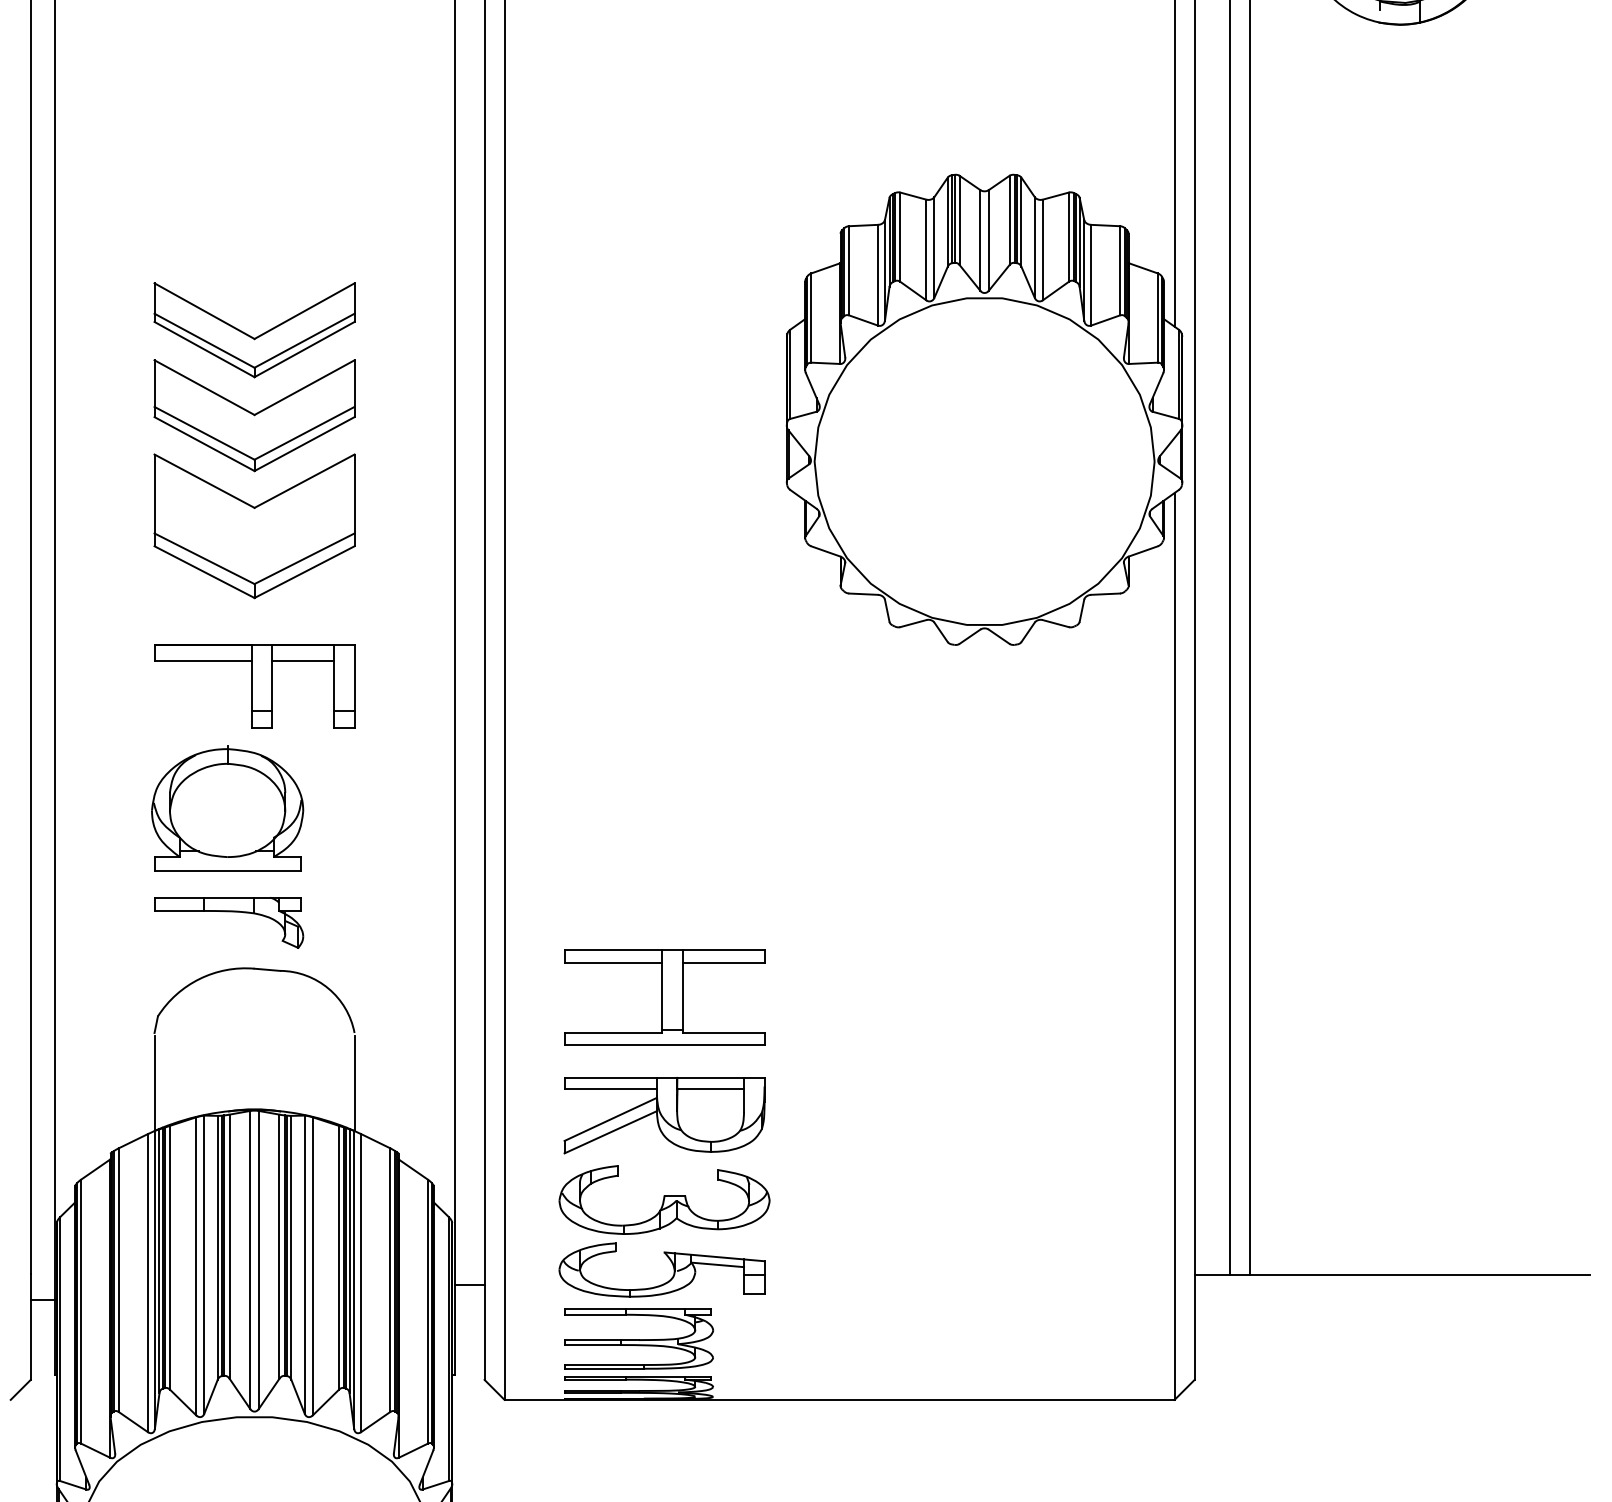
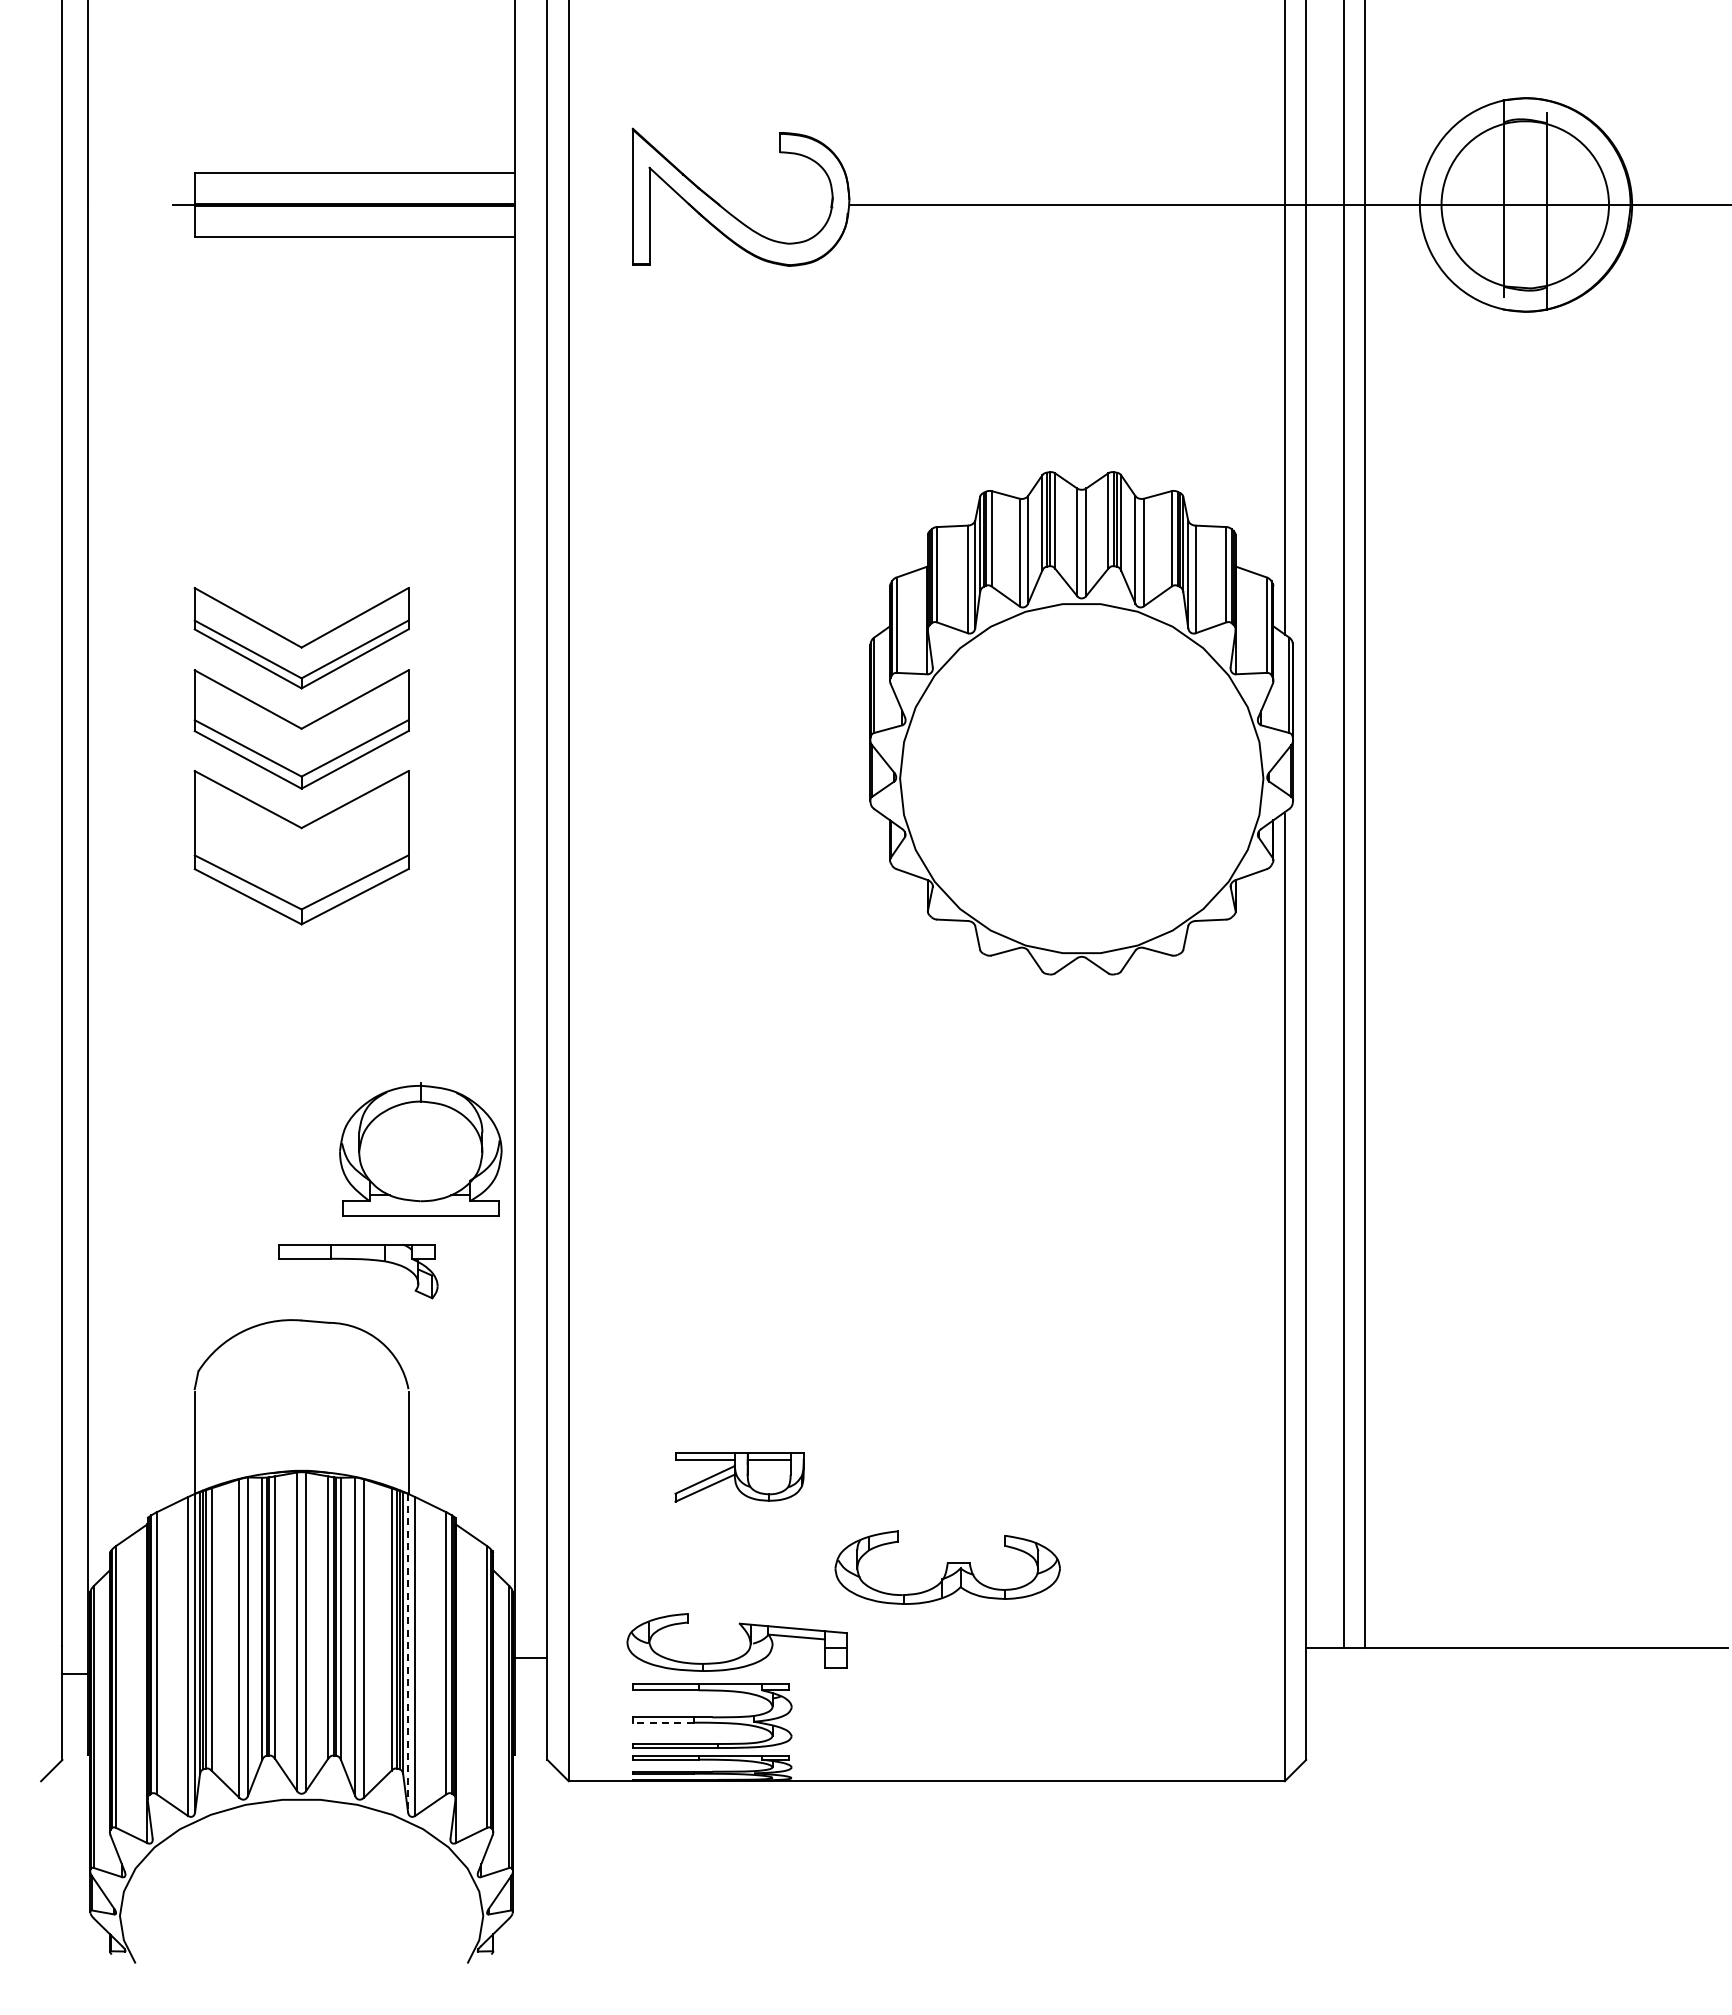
part: (254, 686) -> (301, 1018), removed
part: (227, 808) -> (420, 1149), moved
part: (231, 912) -> (360, 1260), moved
part: (664, 997) -> (739, 1351), removed
part: (664, 1115) -> (739, 1477), size x0.6
part: (664, 1199) -> (947, 1567), moved
line: (354, 1280) -> (408, 1653), solid -> dashed
line: (592, 1344) -> (662, 1722), solid -> dashed

